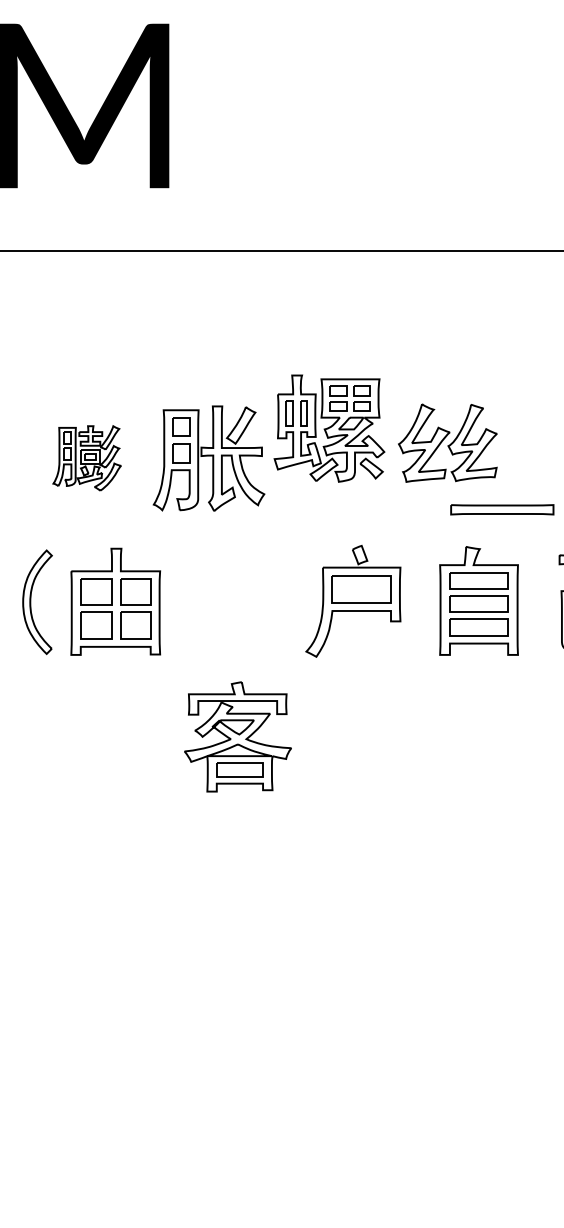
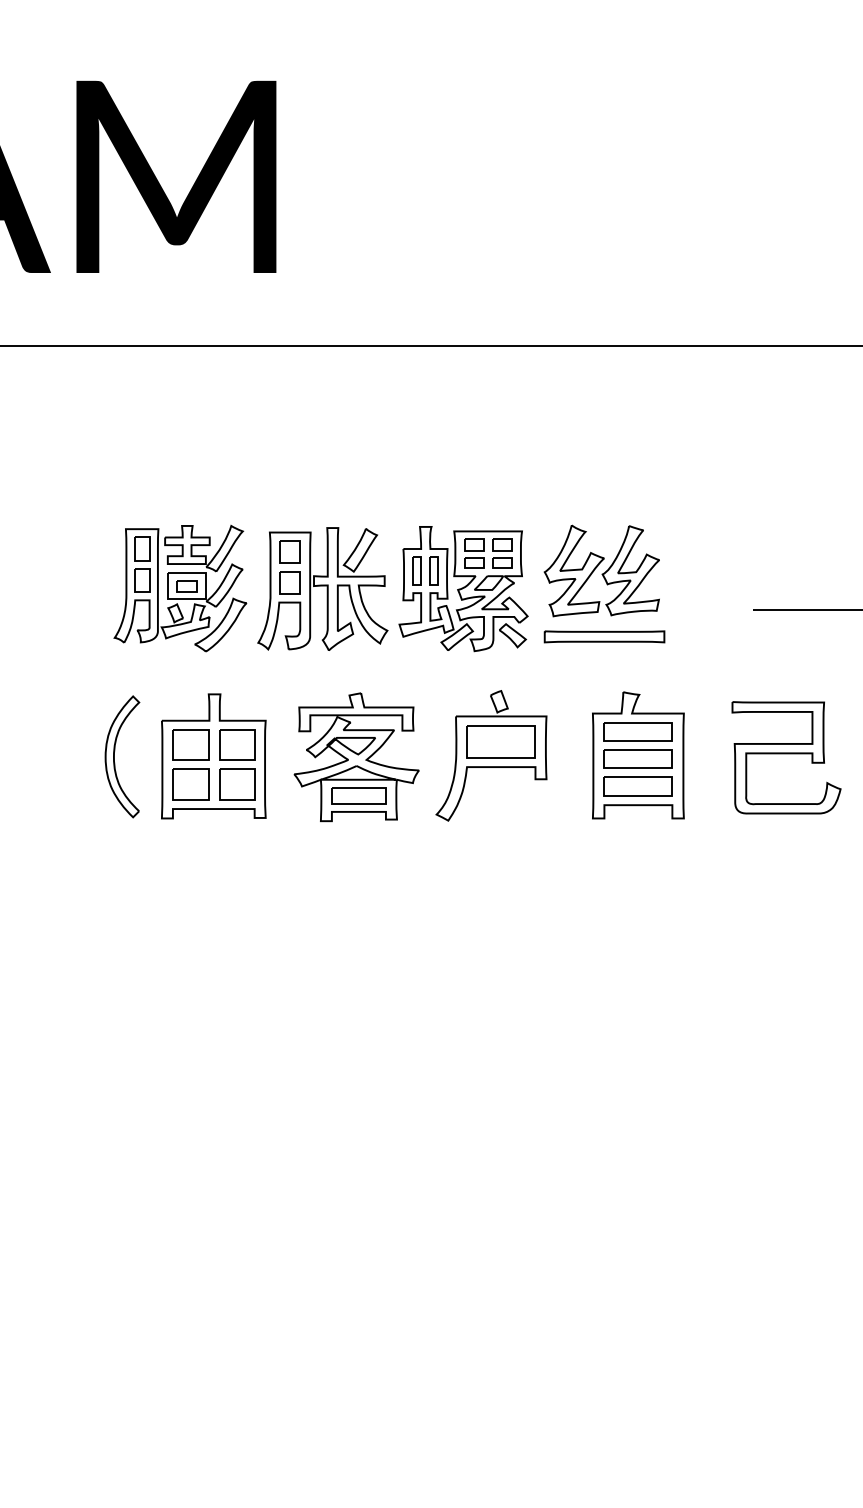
part: (329, 429) -> (463, 589), moved
part: (87, 458) -> (180, 588), size x1.67
part: (502, 509) -> (604, 636), moved
part: (237, 737) -> (356, 757), moved

